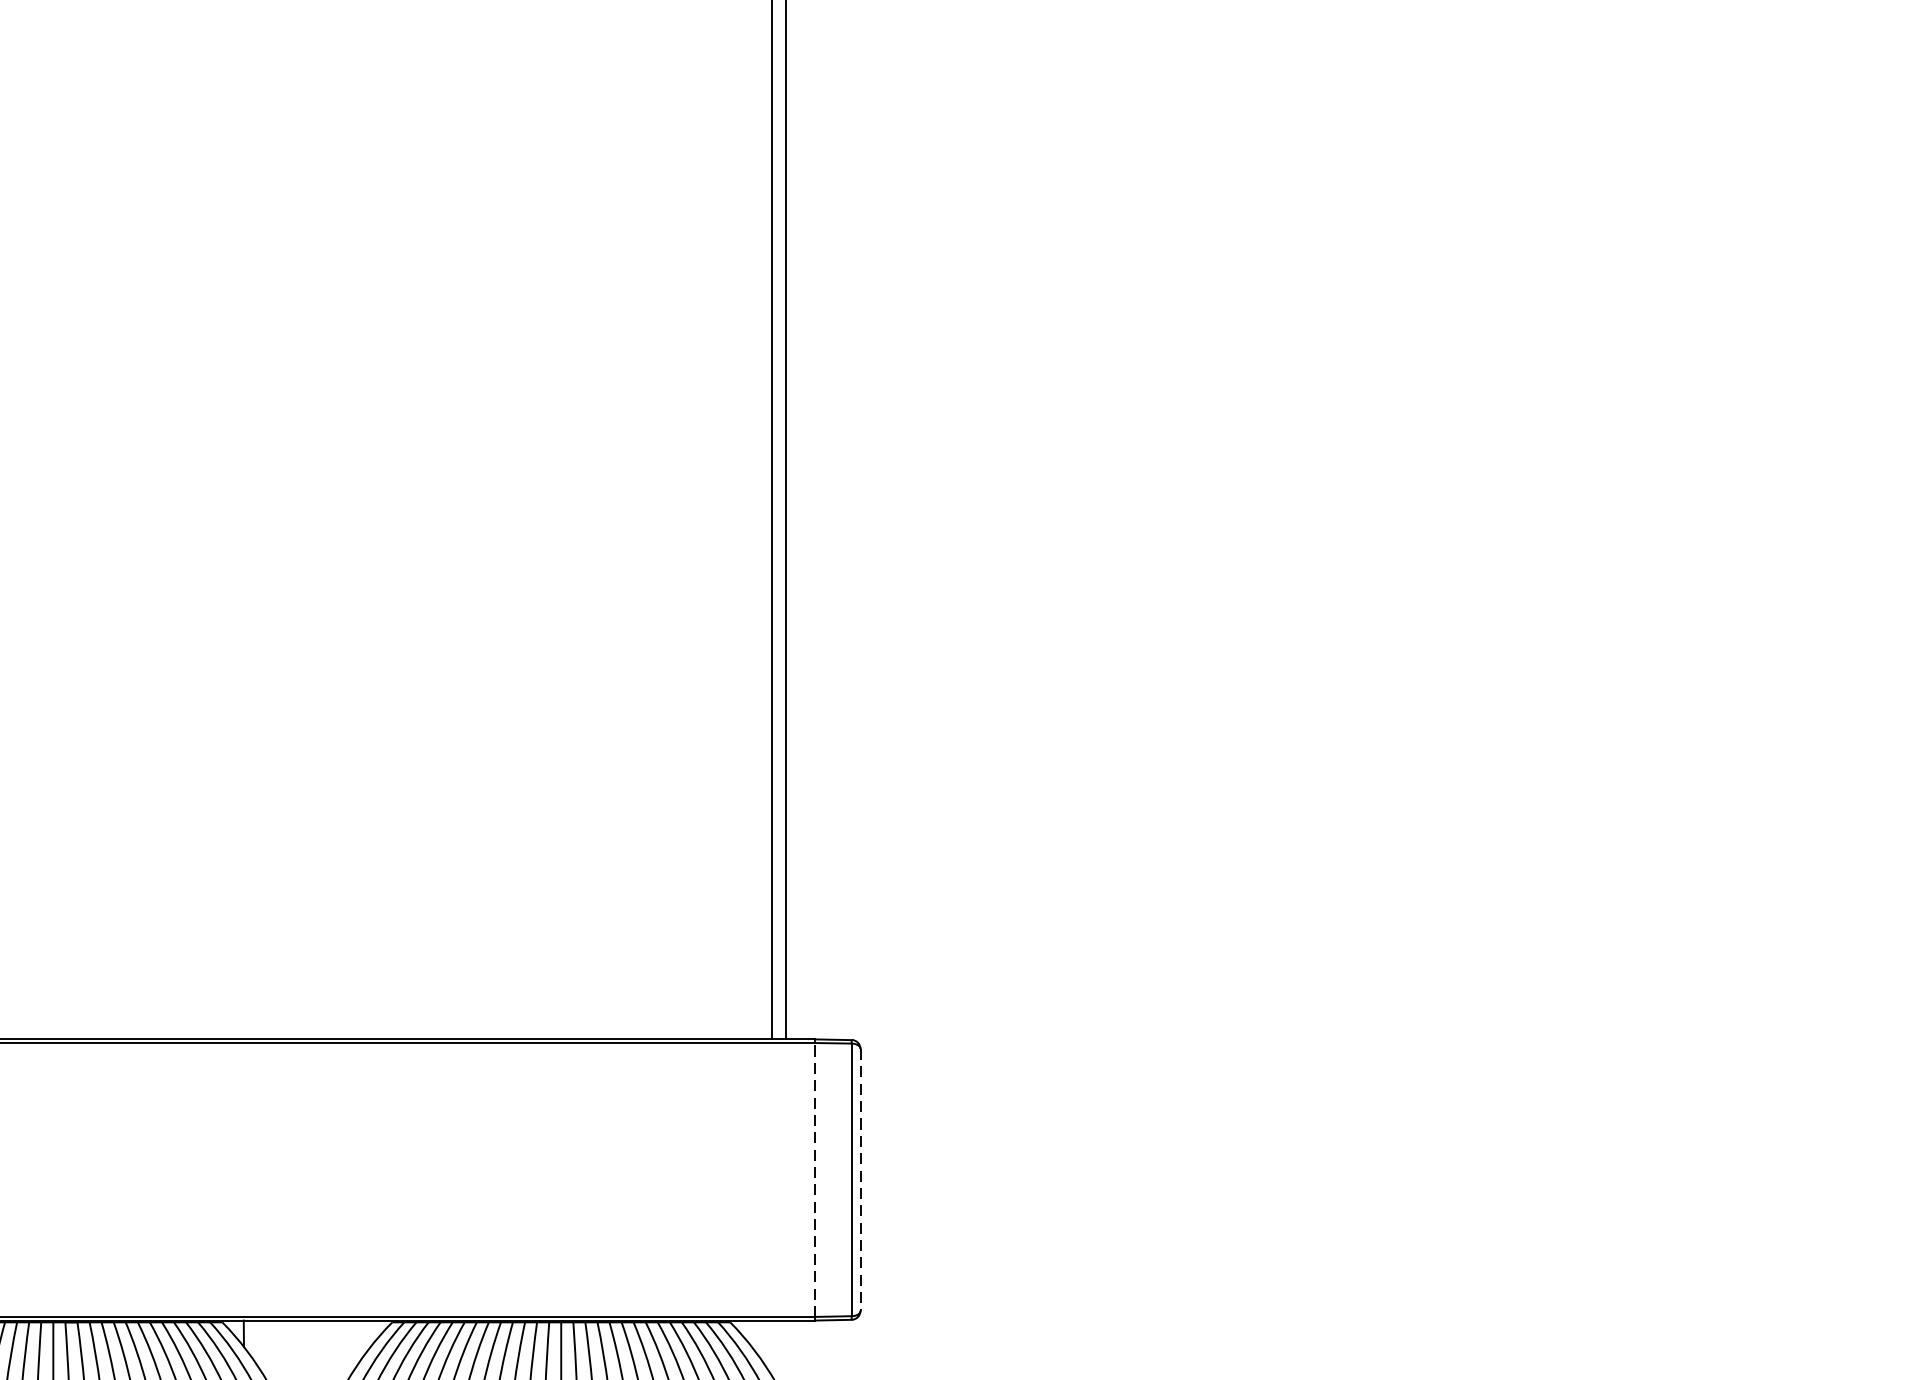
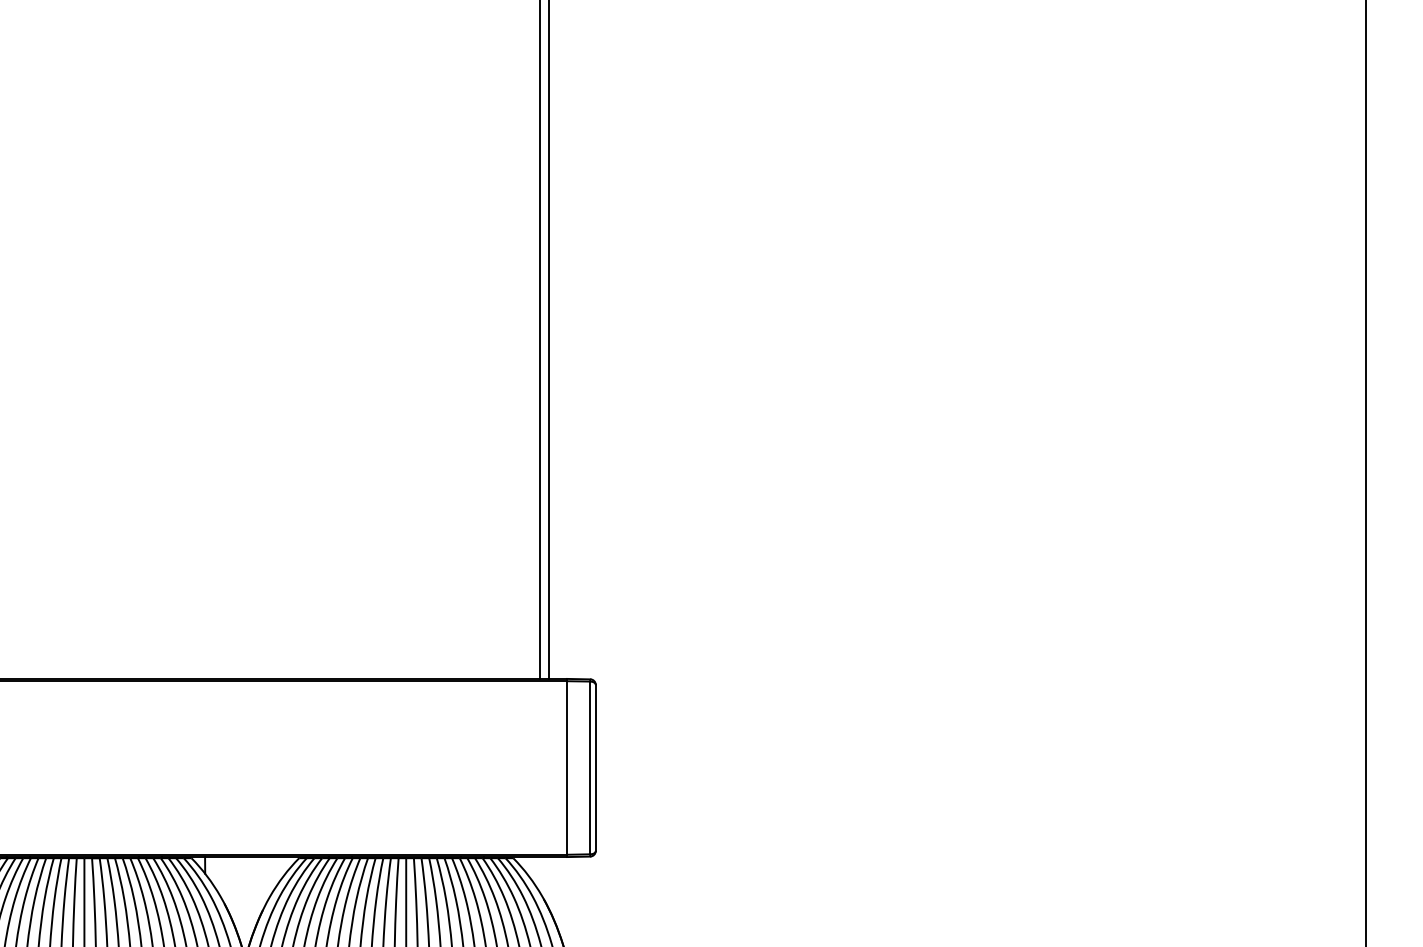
line: (815, 1179) -> (567, 767), dashed -> solid
line: (859, 1179) -> (595, 767), dashed -> solid

